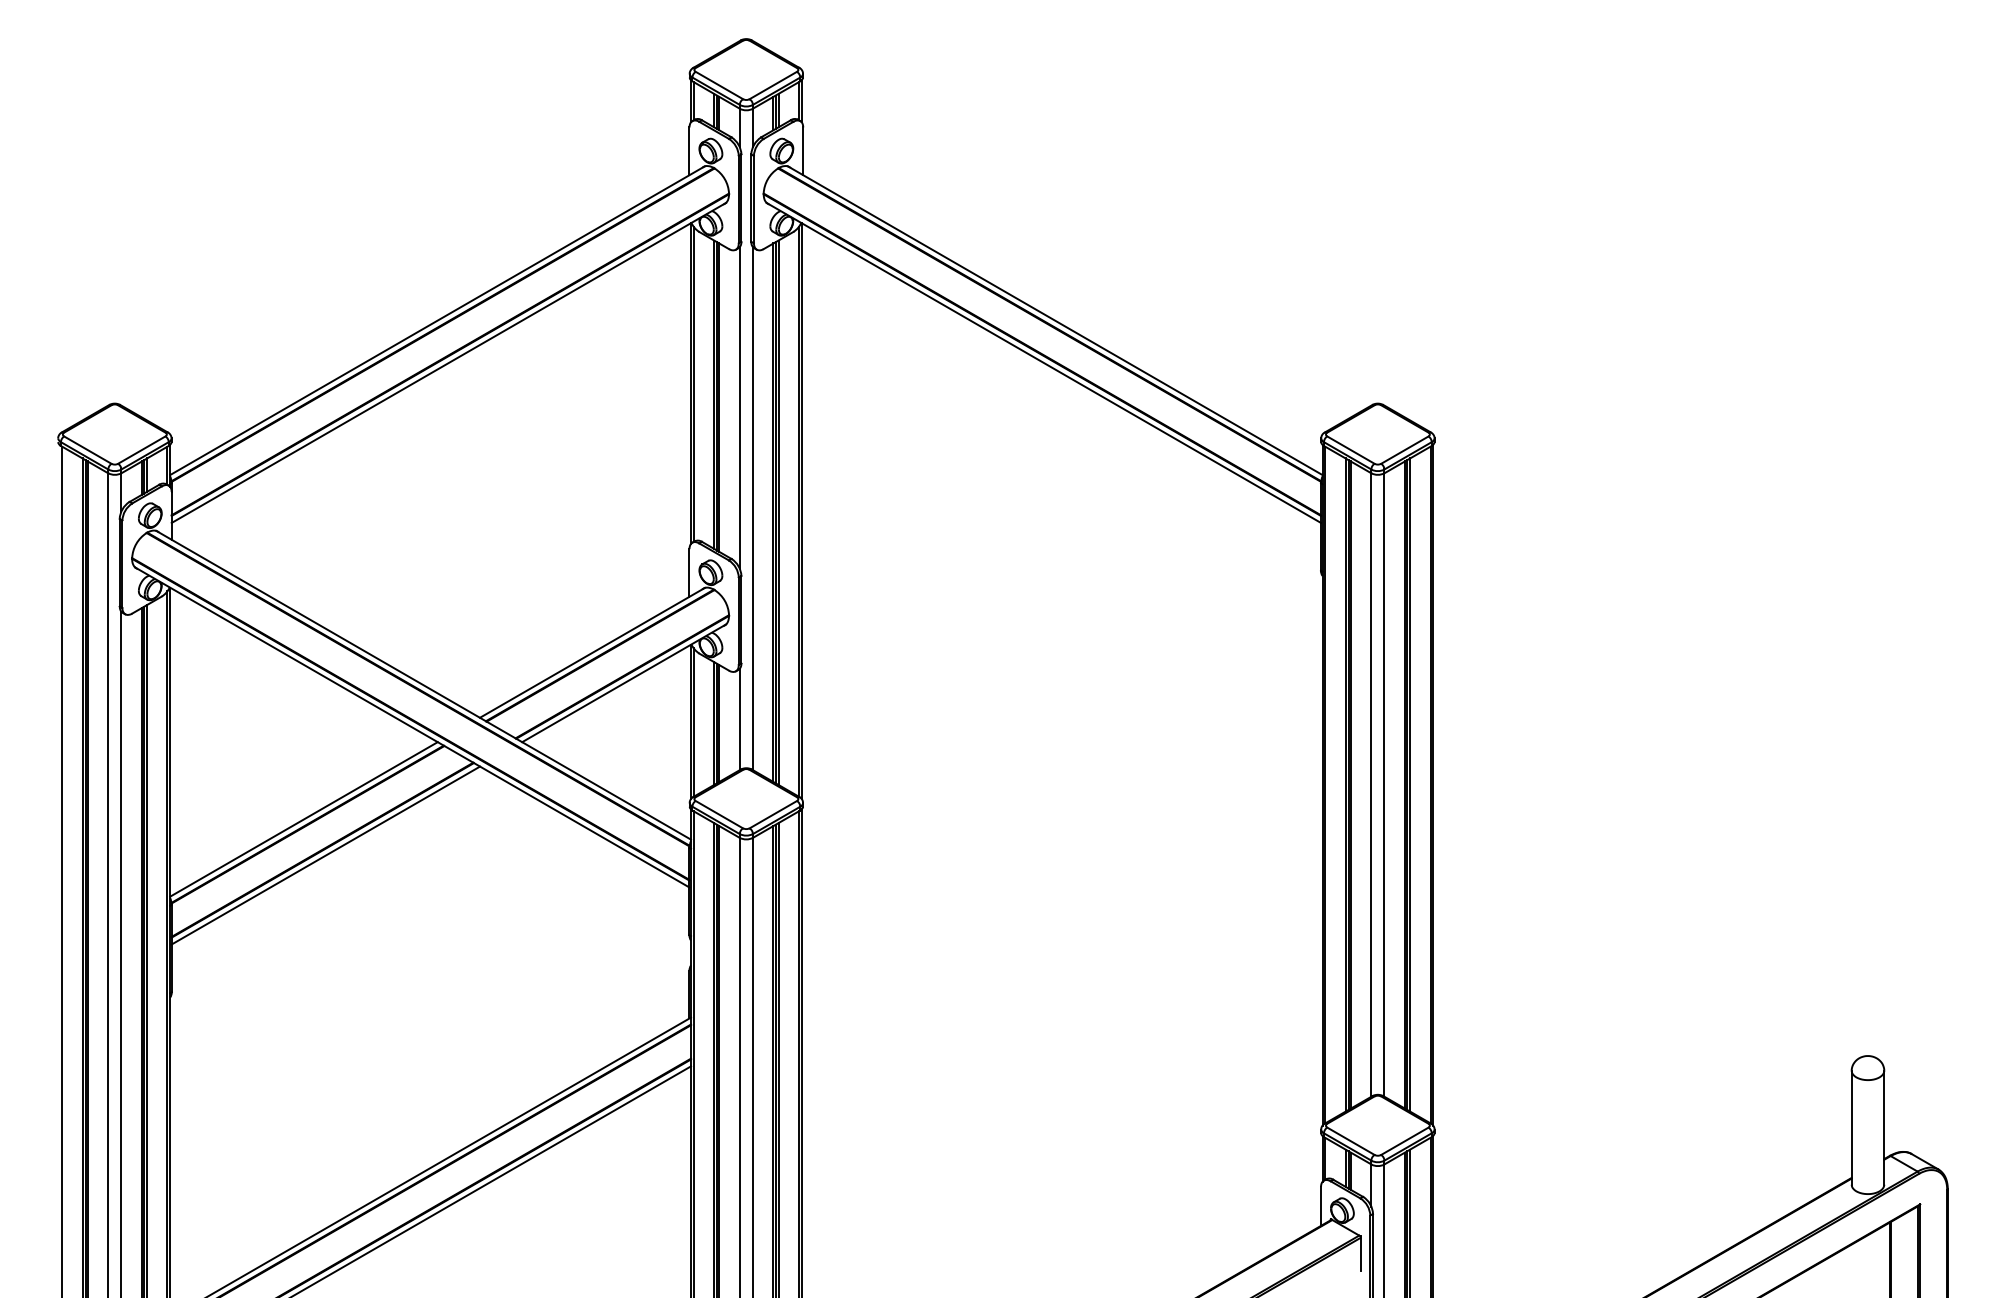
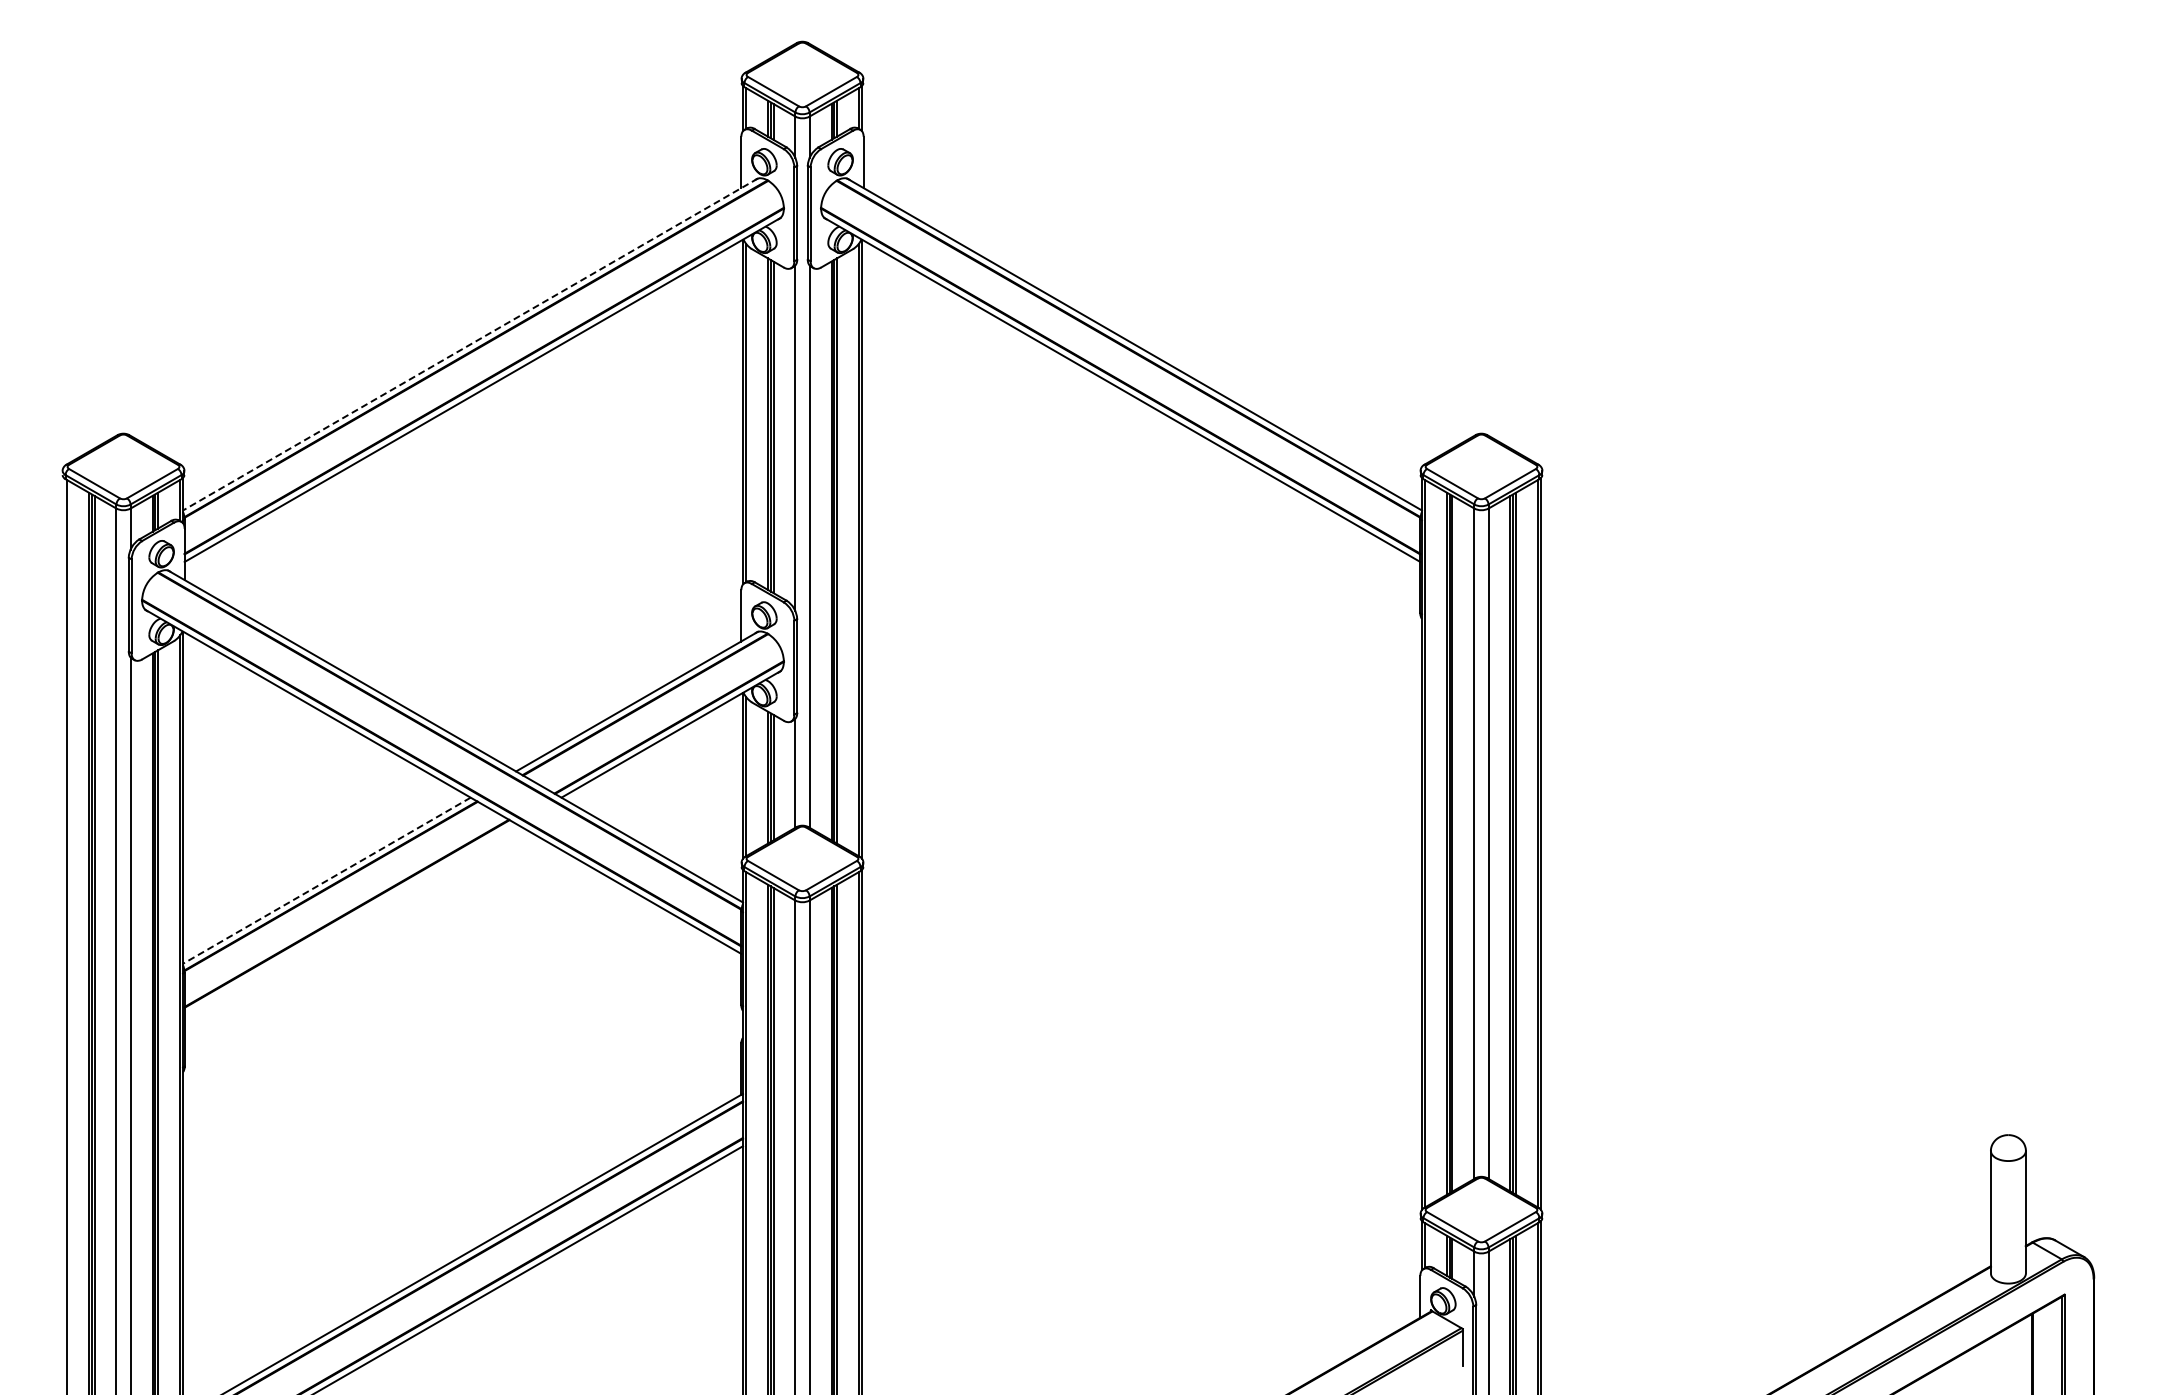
line: (437, 320) -> (470, 344), solid -> dashed
line: (303, 819) -> (326, 880), solid -> dashed
line: (325, 855) -> (350, 919), removed

